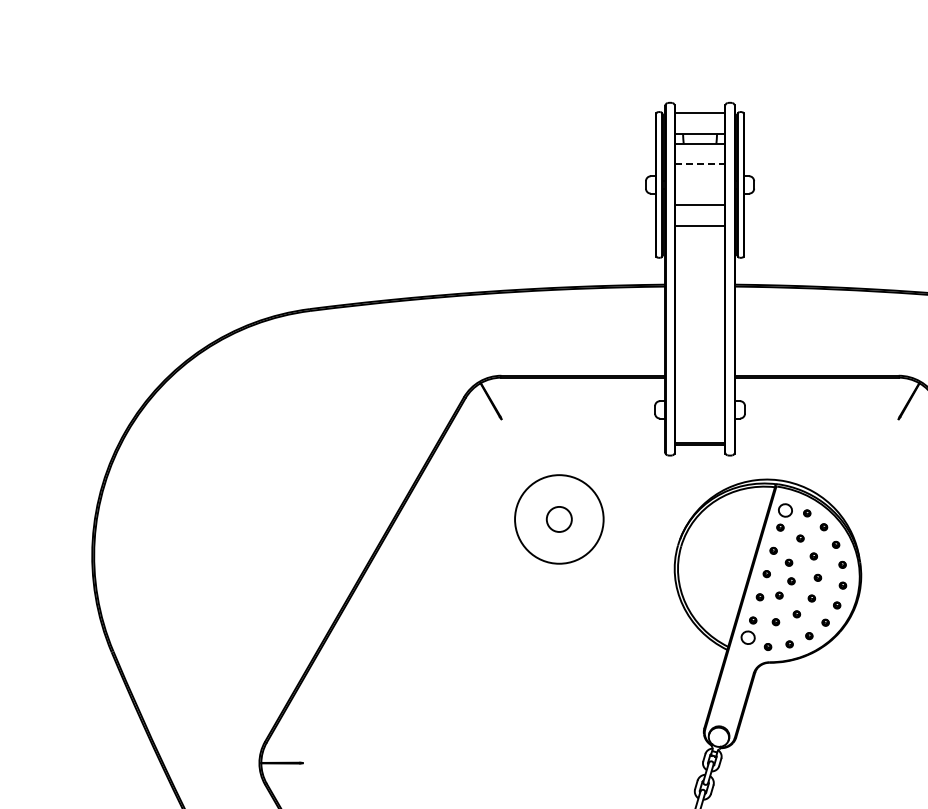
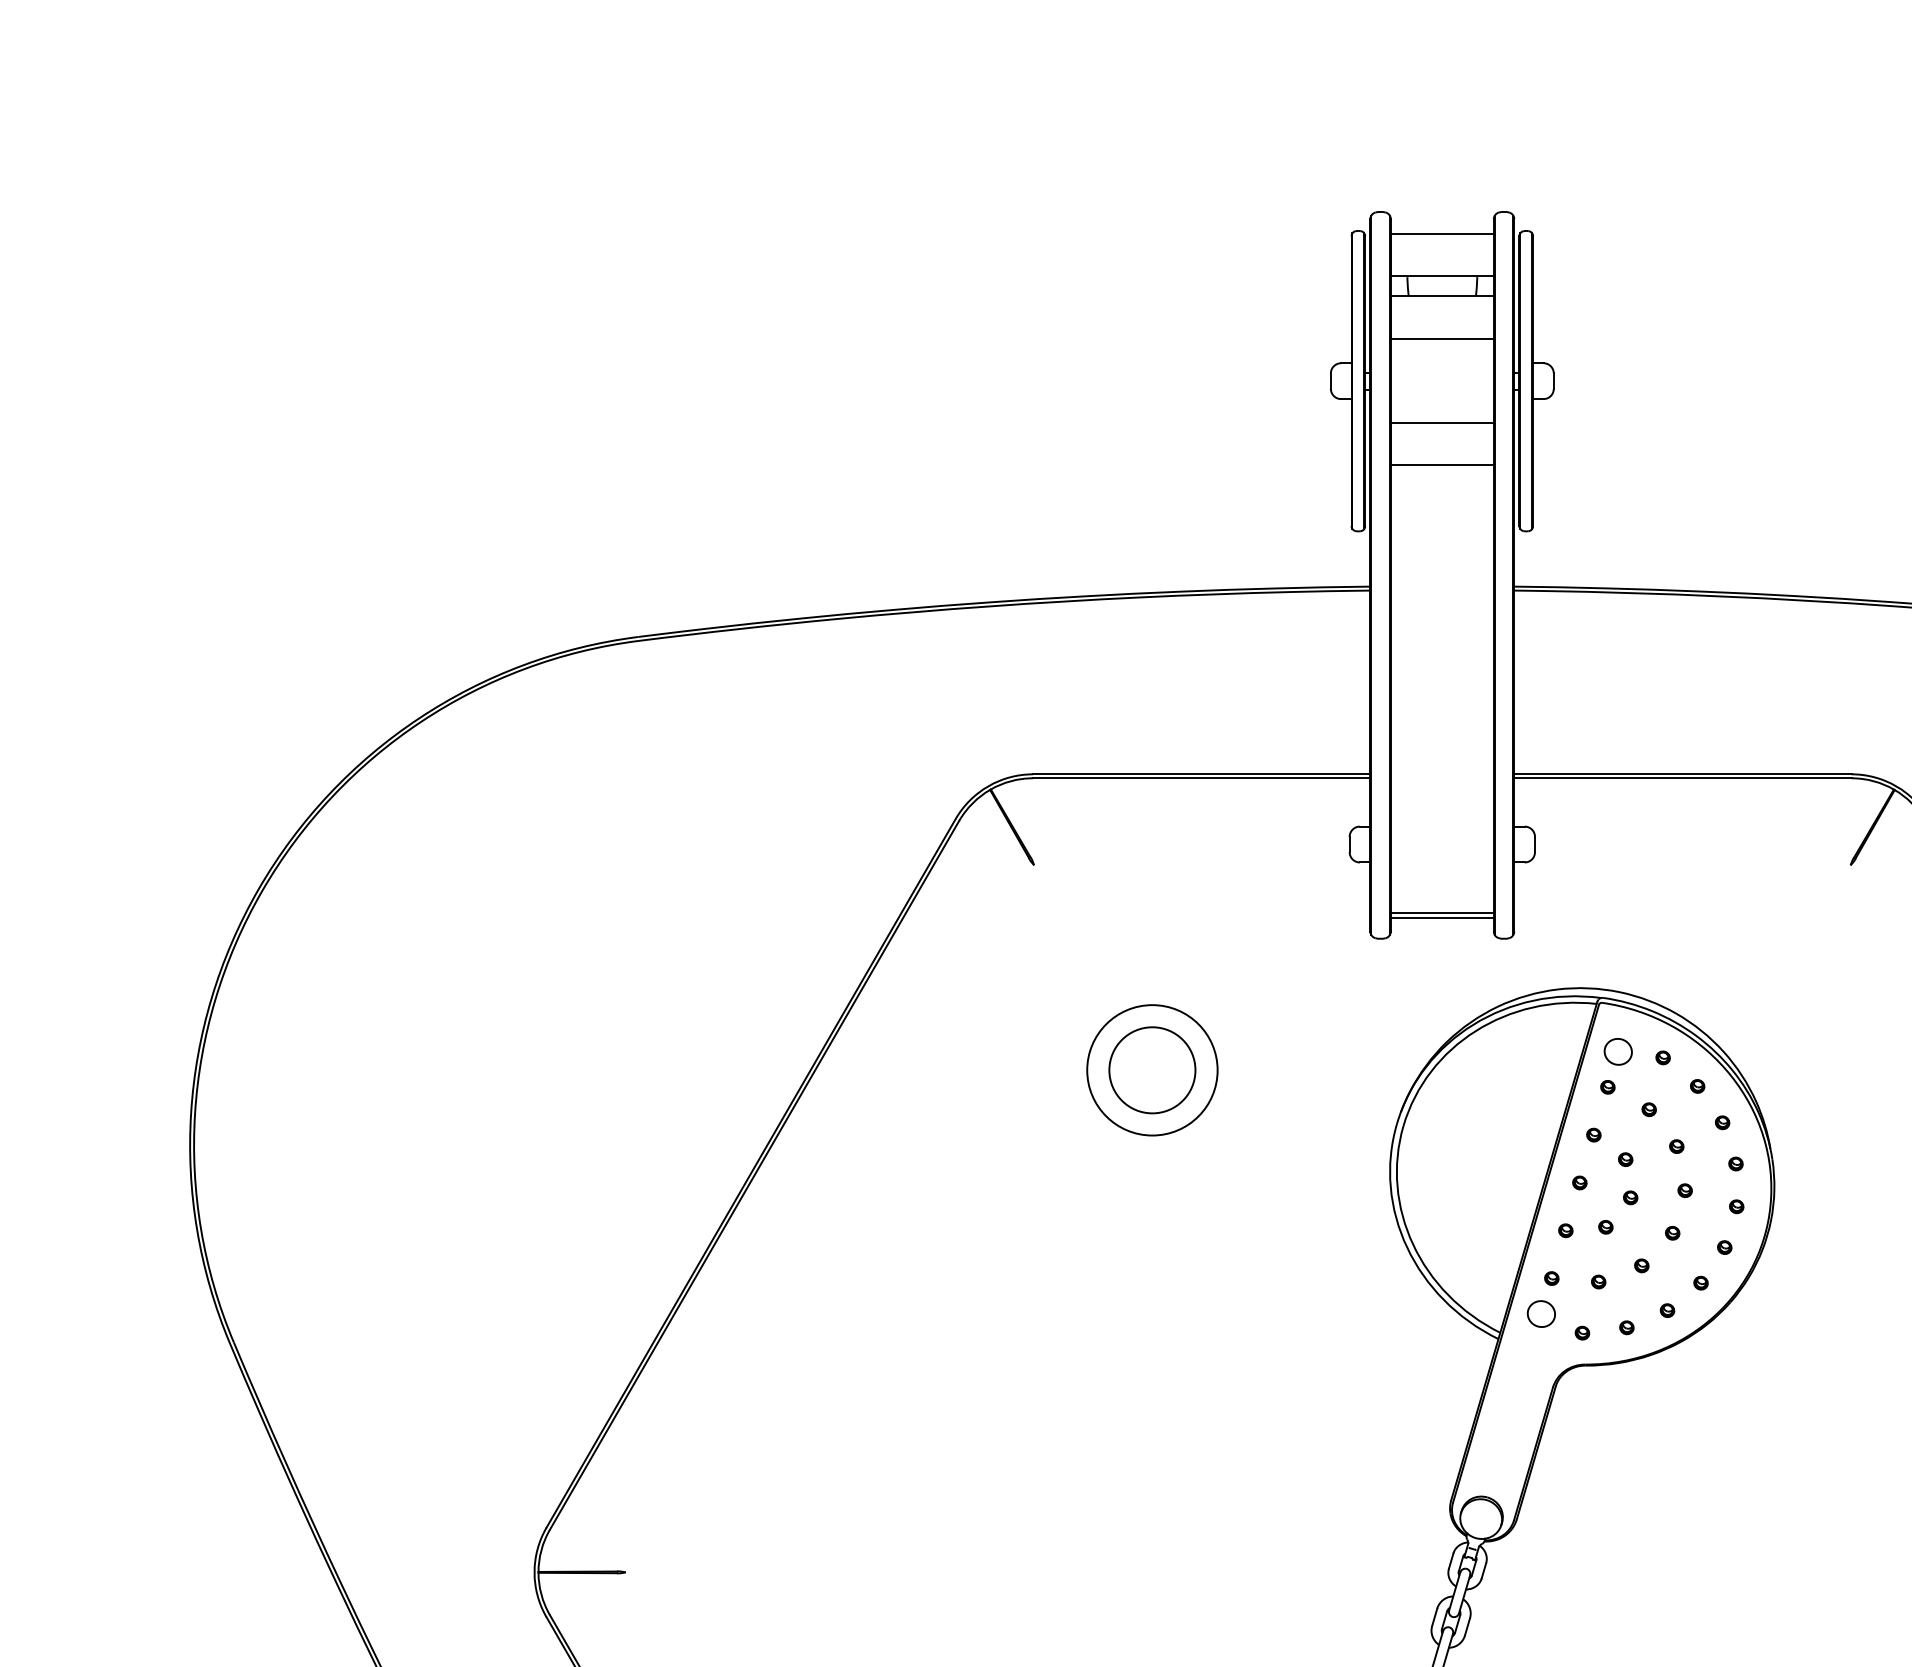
line: (700, 164) -> (1443, 339), dashed -> solid
circle: (558, 519) -> (1150, 1070), size x0.71
circle: (559, 519) -> (1152, 1070), size x1.67

